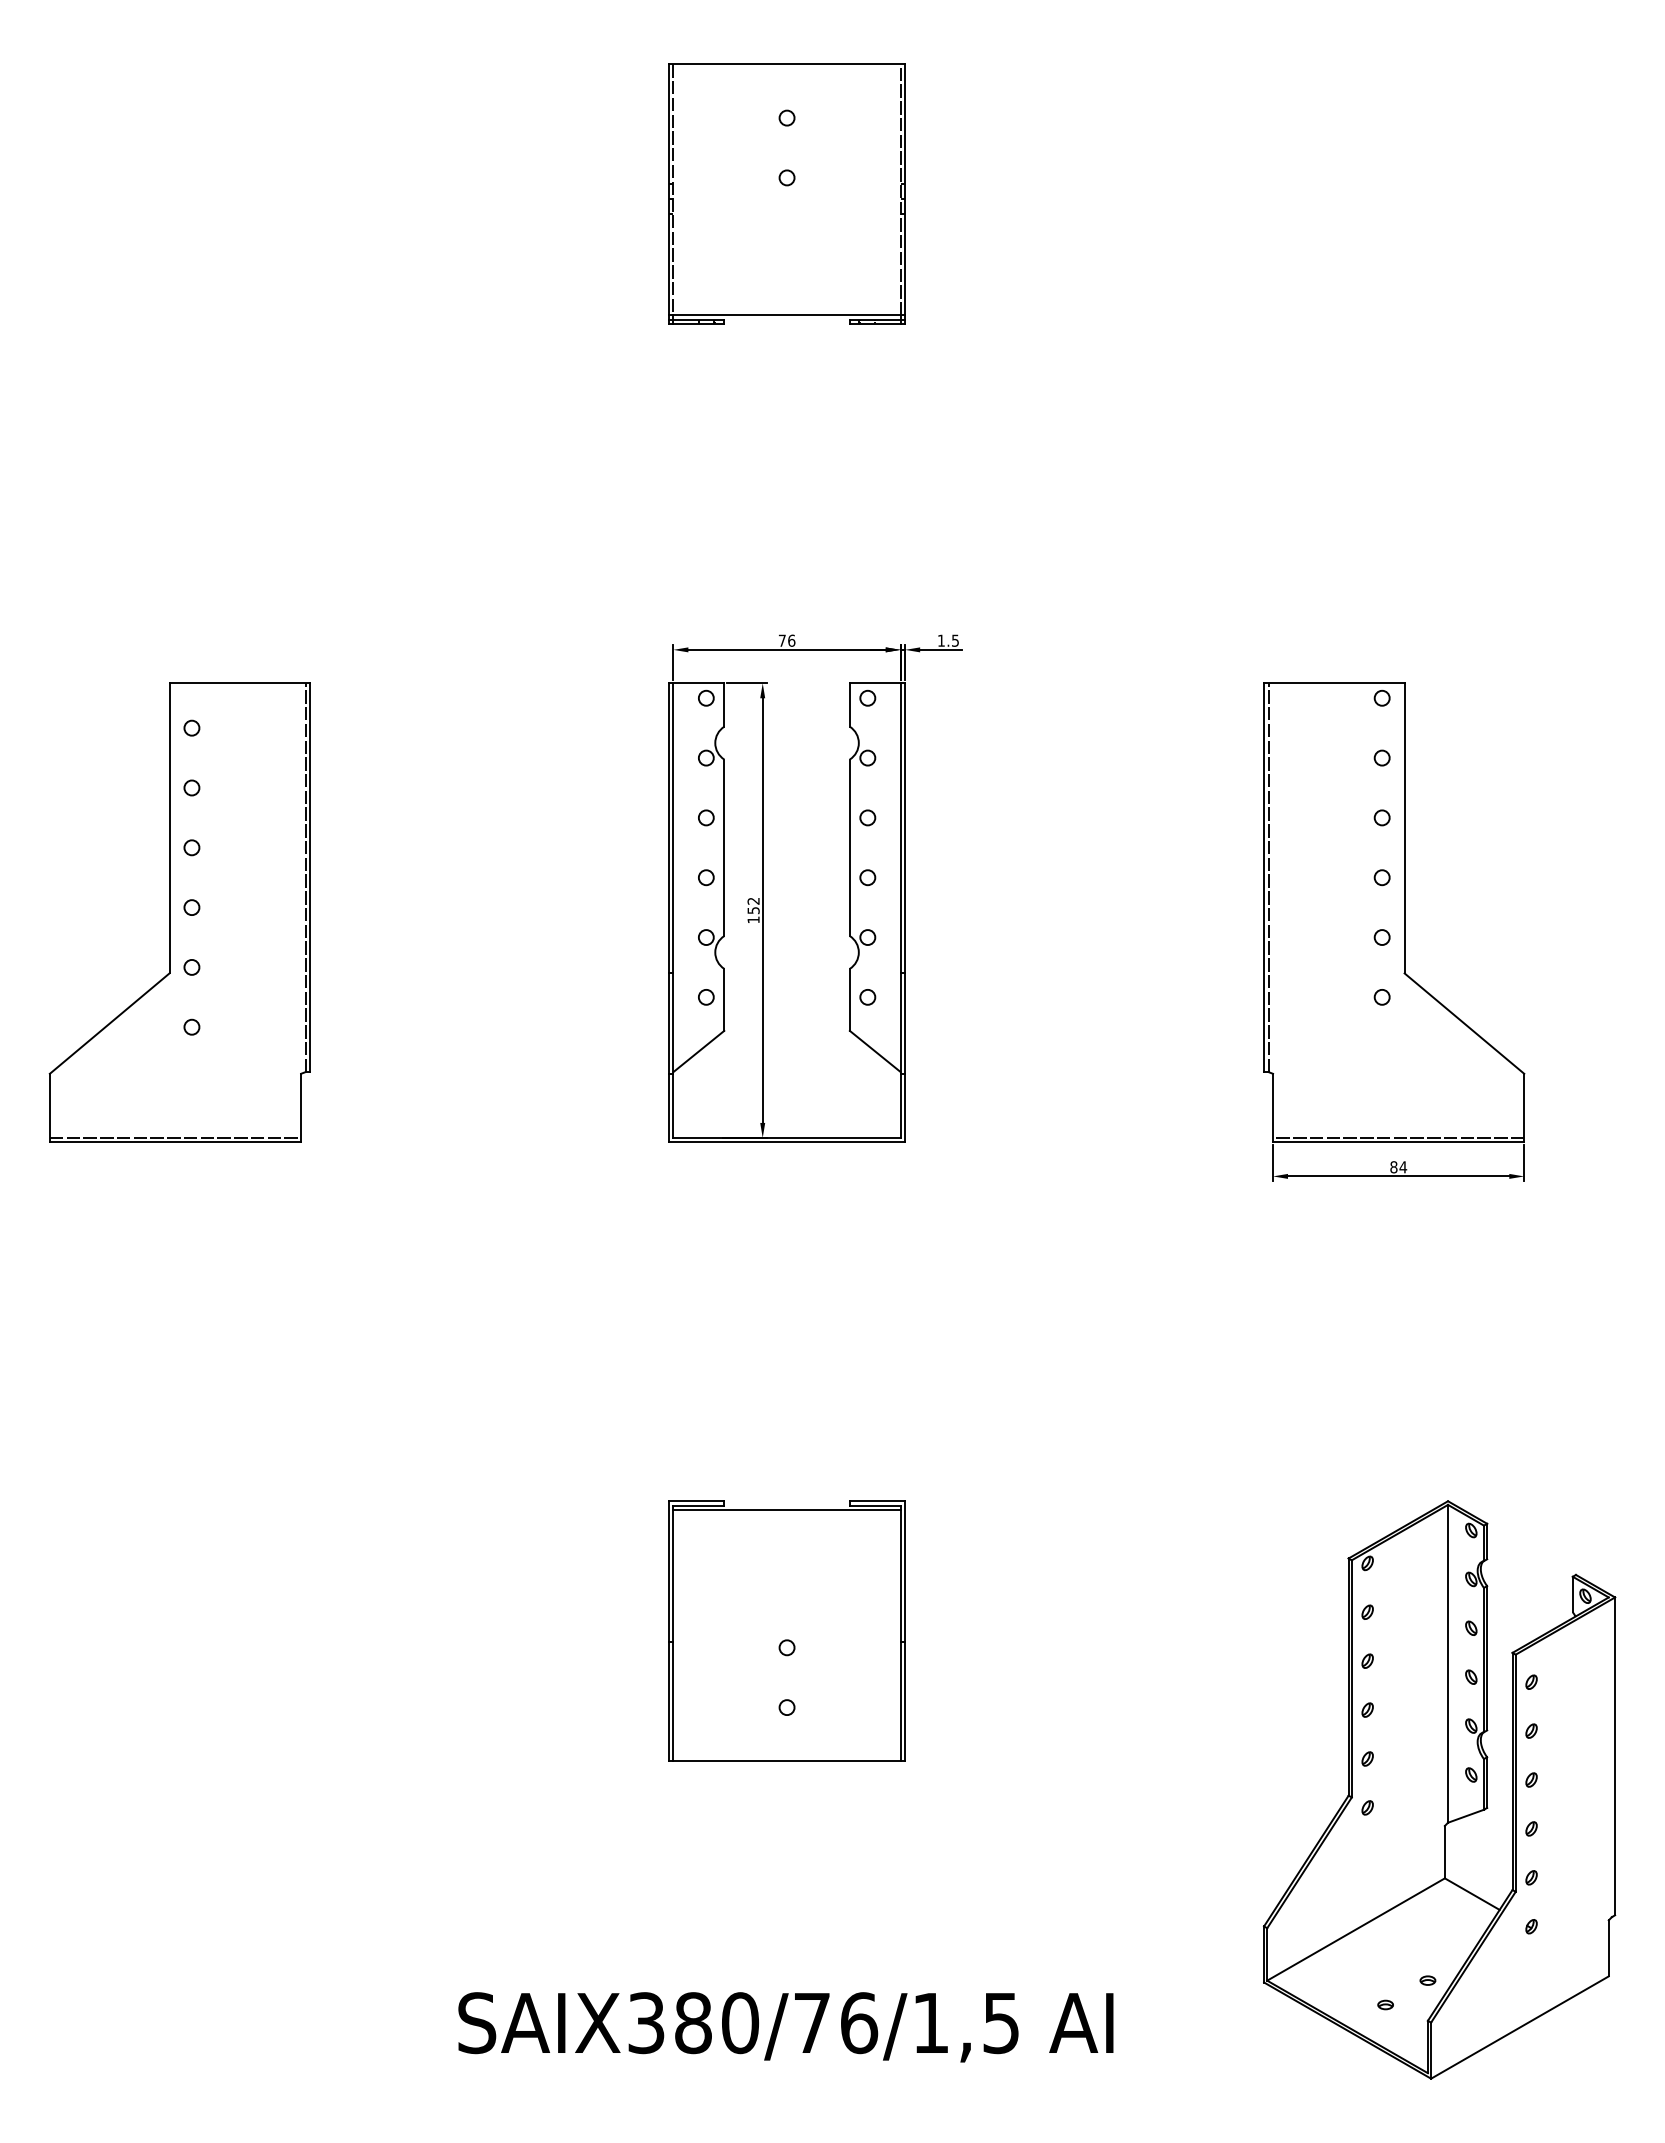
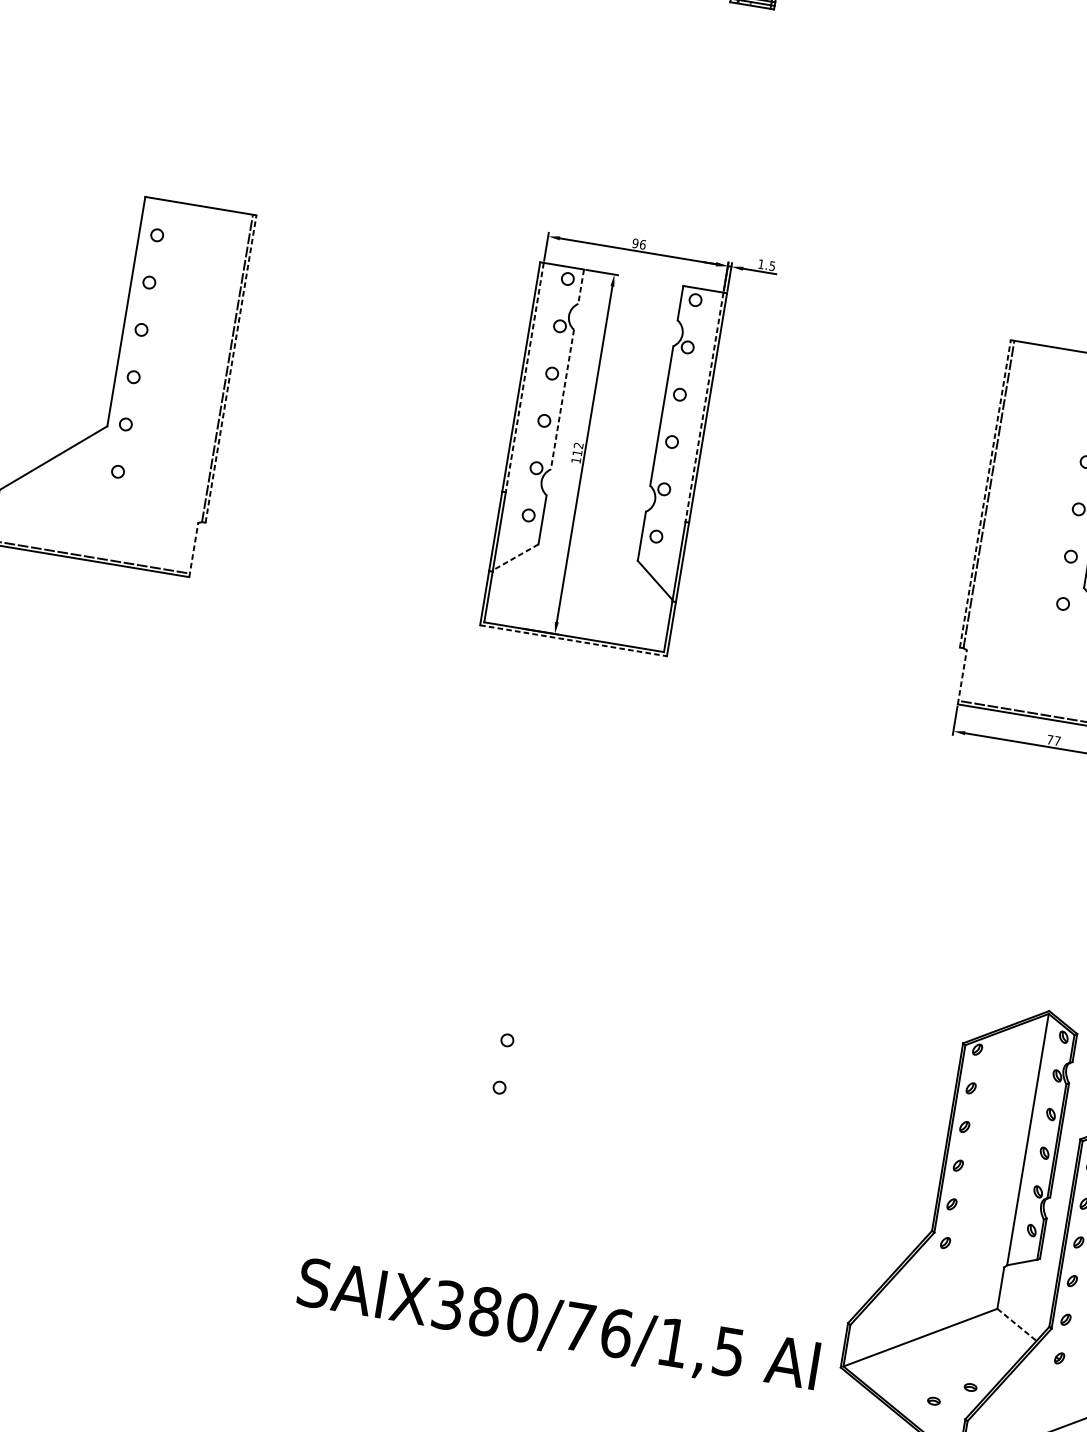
text: (781, 640) -> (634, 243), 76 -> 96
line: (724, 705) -> (581, 287), solid -> dashed
line: (673, 828) -> (524, 377), solid -> dashed
line: (900, 828) -> (704, 407), solid -> dashed
line: (724, 848) -> (562, 400), solid -> dashed
line: (310, 877) -> (231, 368), solid -> dashed
line: (1264, 877) -> (985, 493), solid -> dashed
text: (753, 910) -> (577, 453), 152 -> 112
line: (698, 1051) -> (515, 557), solid -> dashed
line: (301, 1107) -> (194, 549), solid -> dashed
line: (1273, 1107) -> (962, 676), solid -> dashed
line: (787, 1142) -> (573, 640), solid -> dashed
text: (1398, 1167) -> (1053, 740), 84 -> 77
part: (786, 1630) -> (509, 1026), removed
line: (1472, 1894) -> (1017, 1325), solid -> dashed
text: (785, 2027) -> (557, 1327), moved

